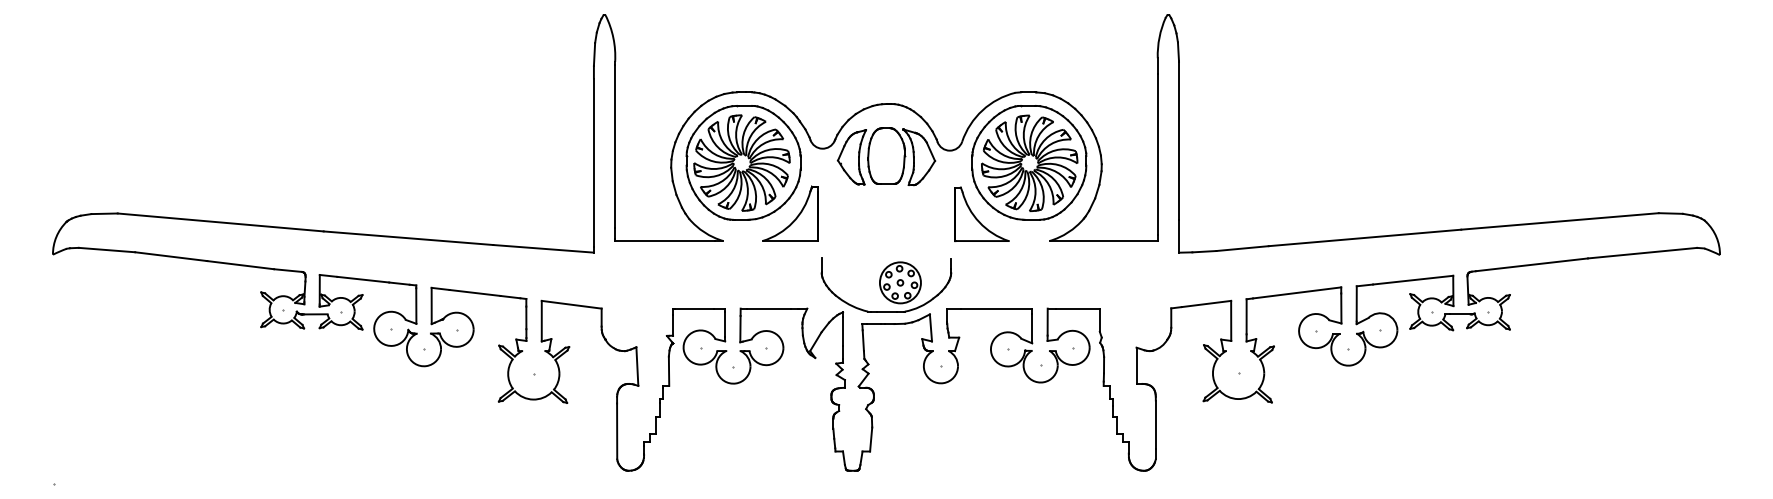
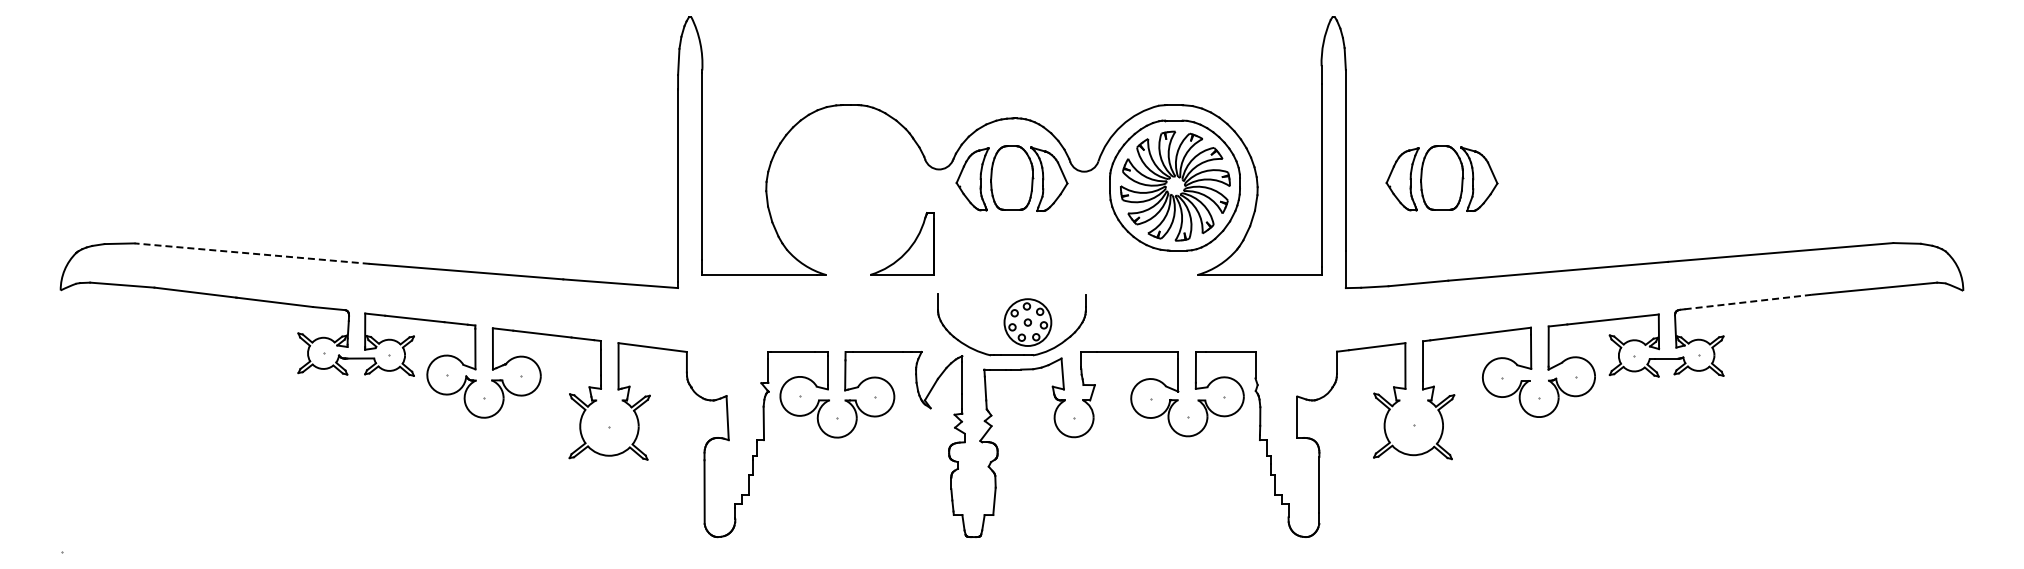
part: (1262, 156) -> (1441, 178), added
part: (743, 162) -> (848, 185), removed
part: (976, 217) -> (1114, 247), removed
line: (221, 222) -> (252, 253), solid -> dashed
line: (1532, 264) -> (1749, 301), solid -> dashed

